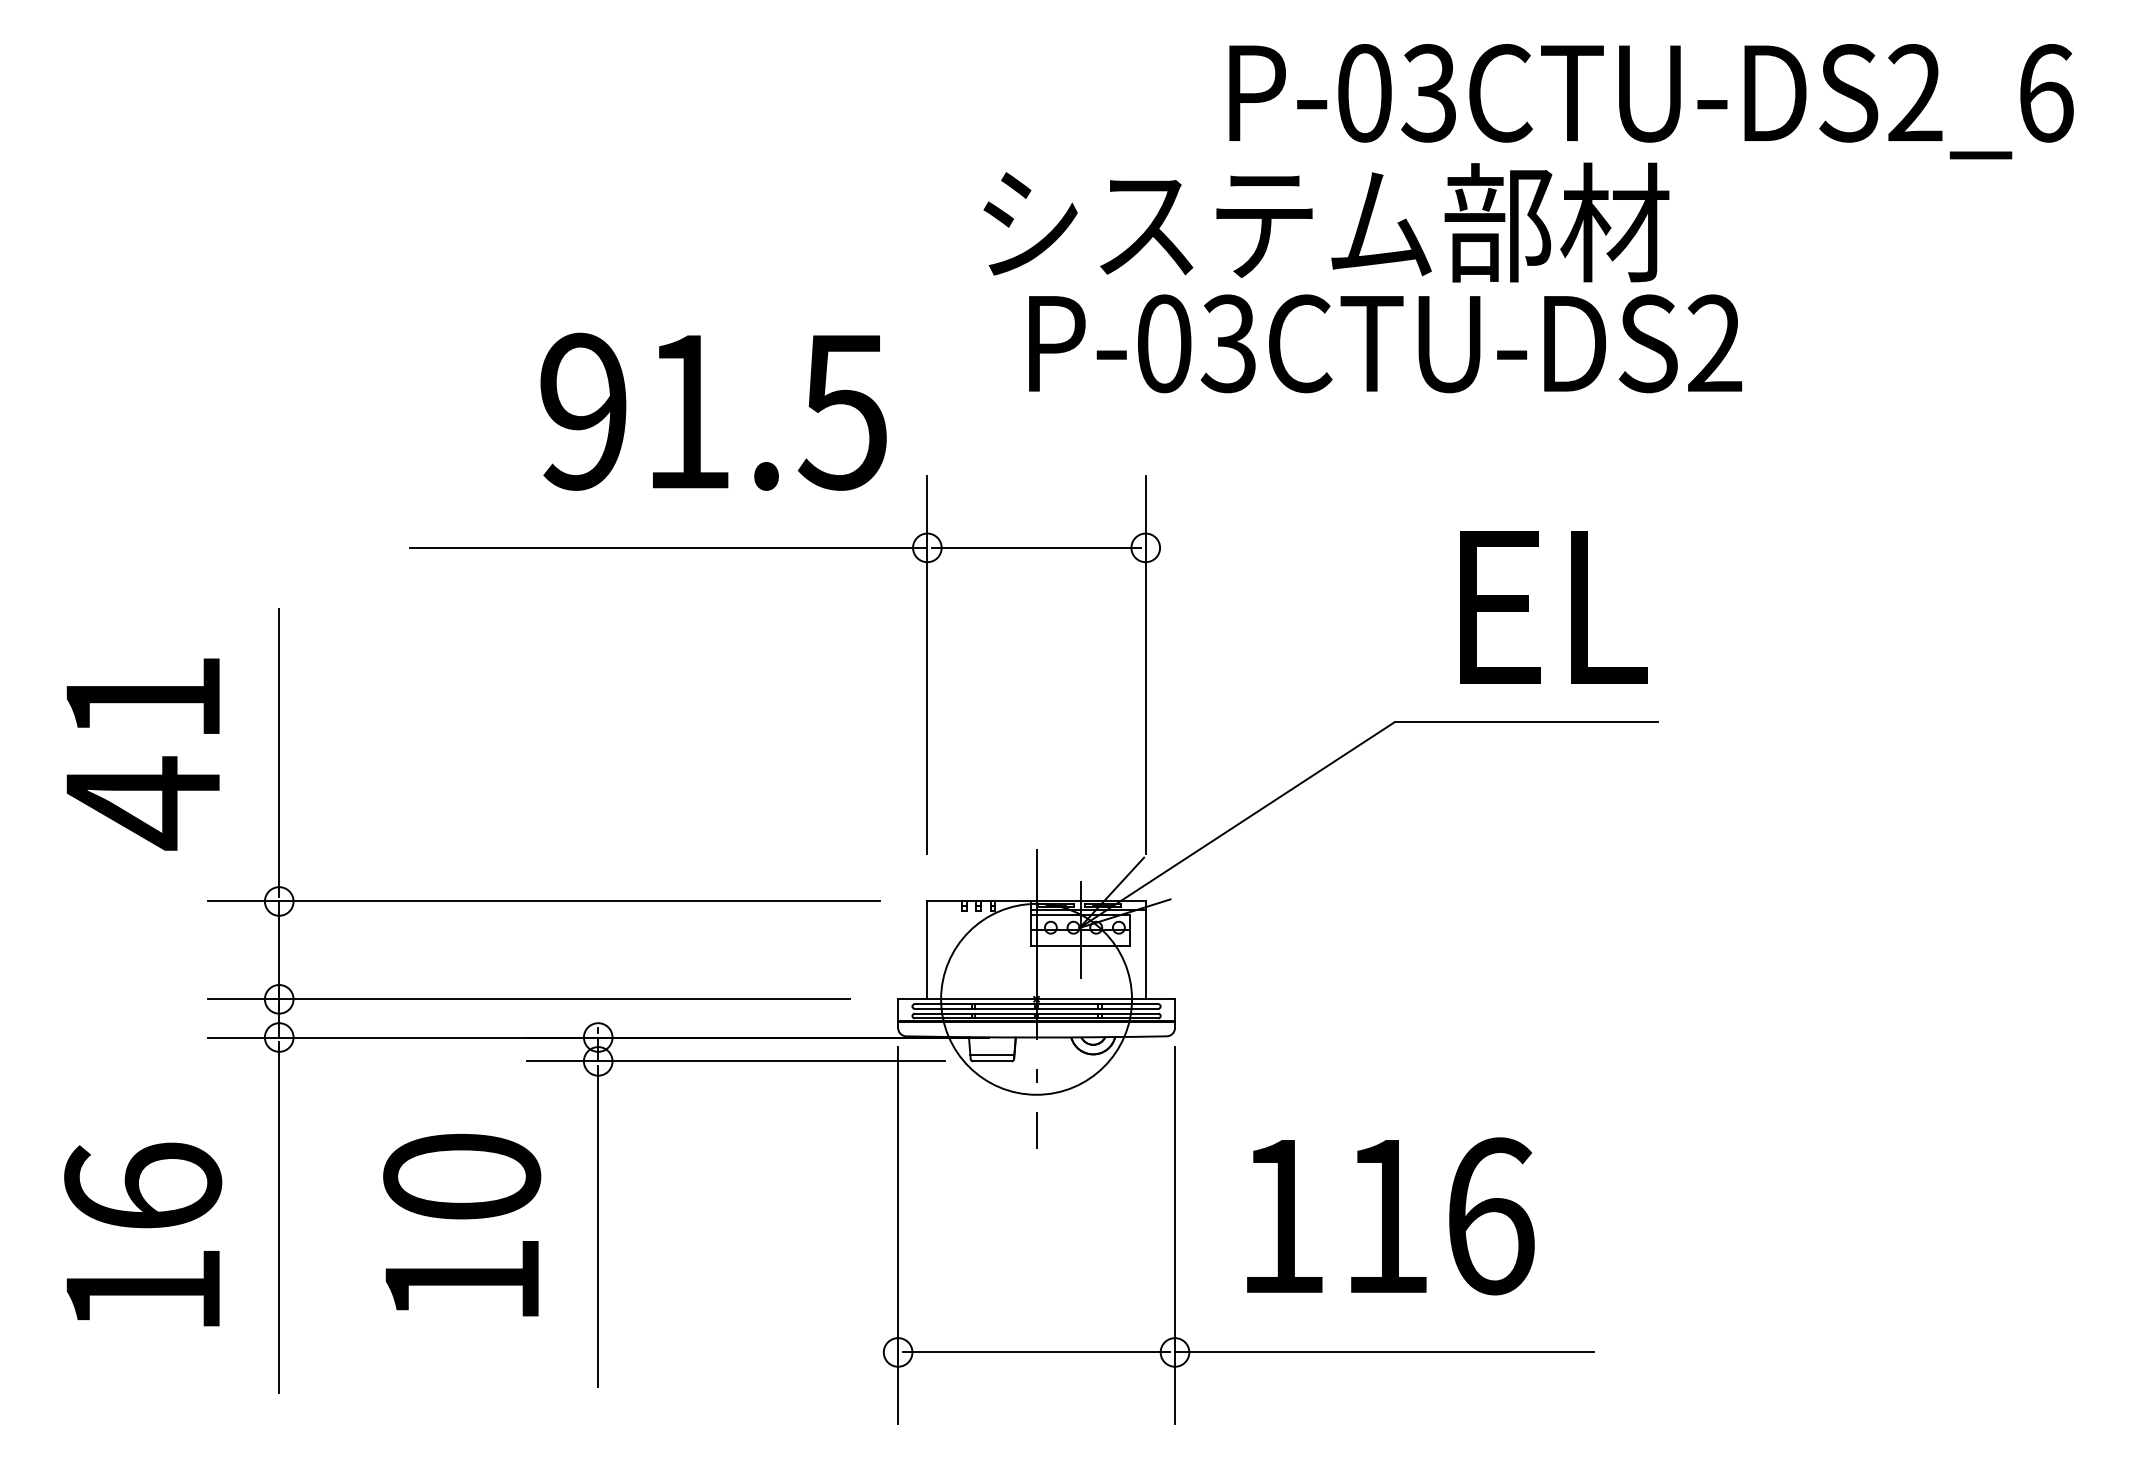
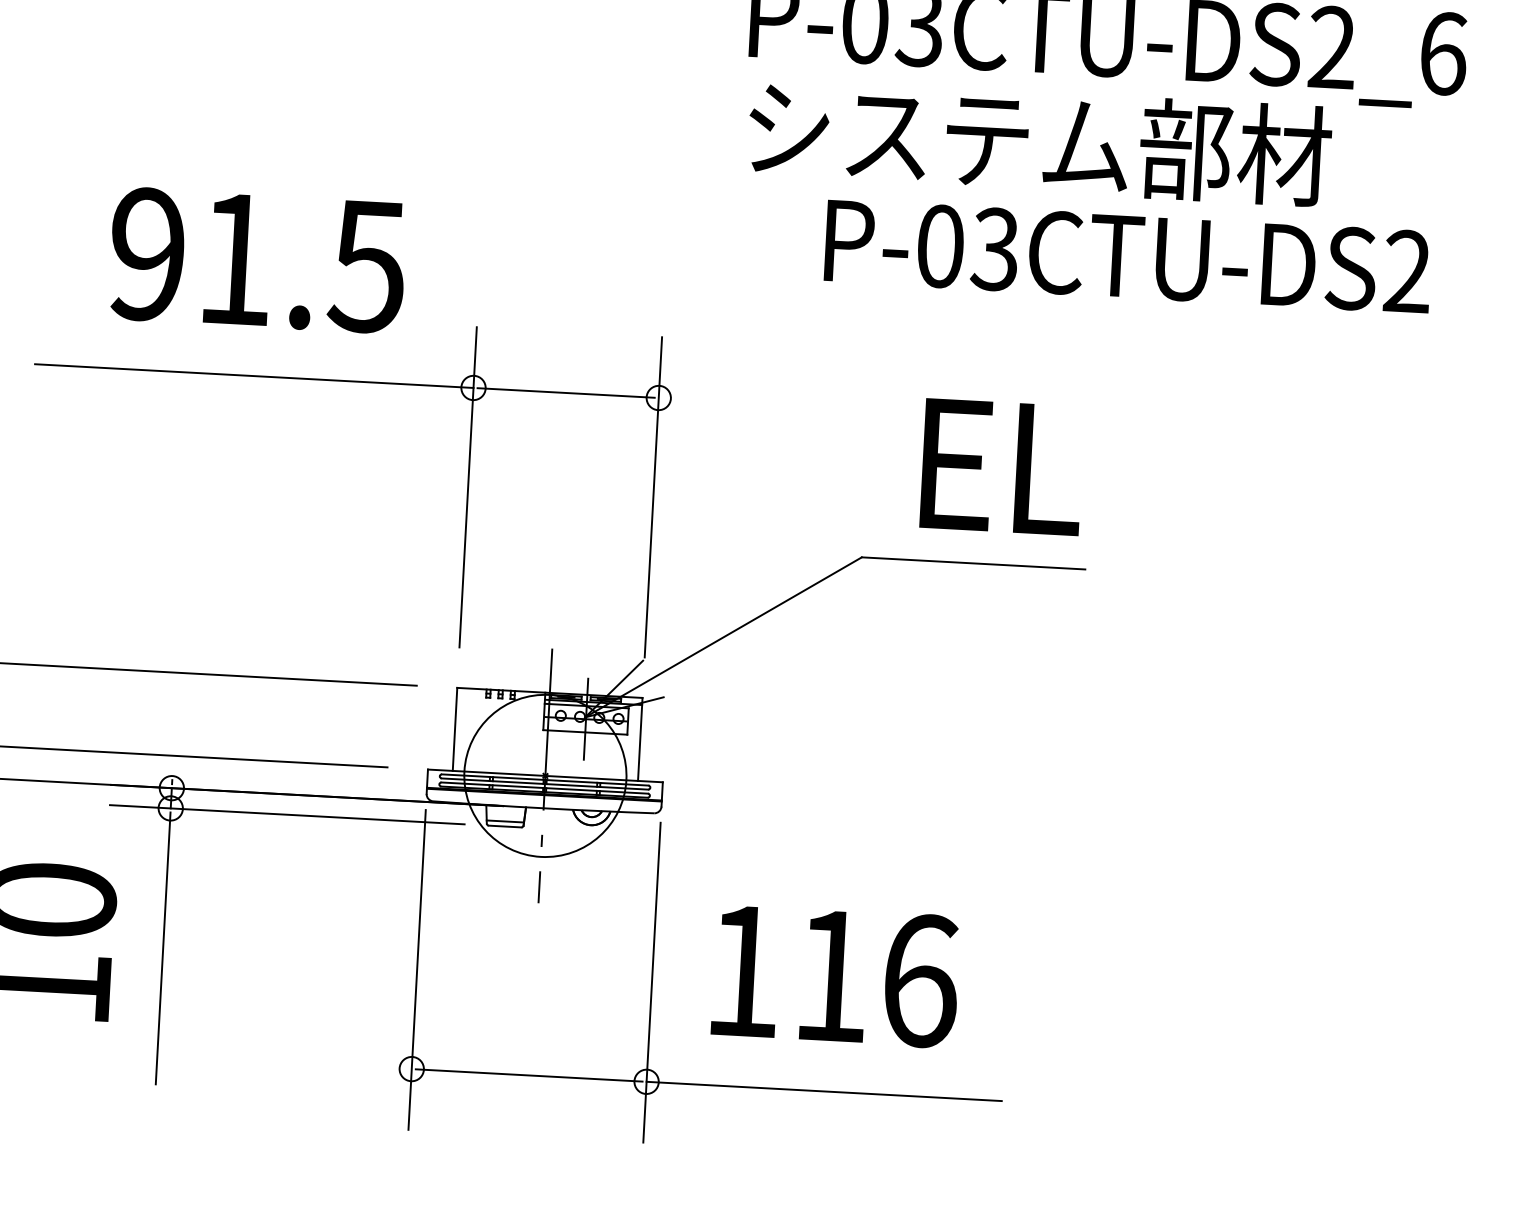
text: (1326, 222) -> (1039, 141), moved
text: (1385, 343) -> (1128, 256), moved
text: (713, 411) -> (257, 260), moved

